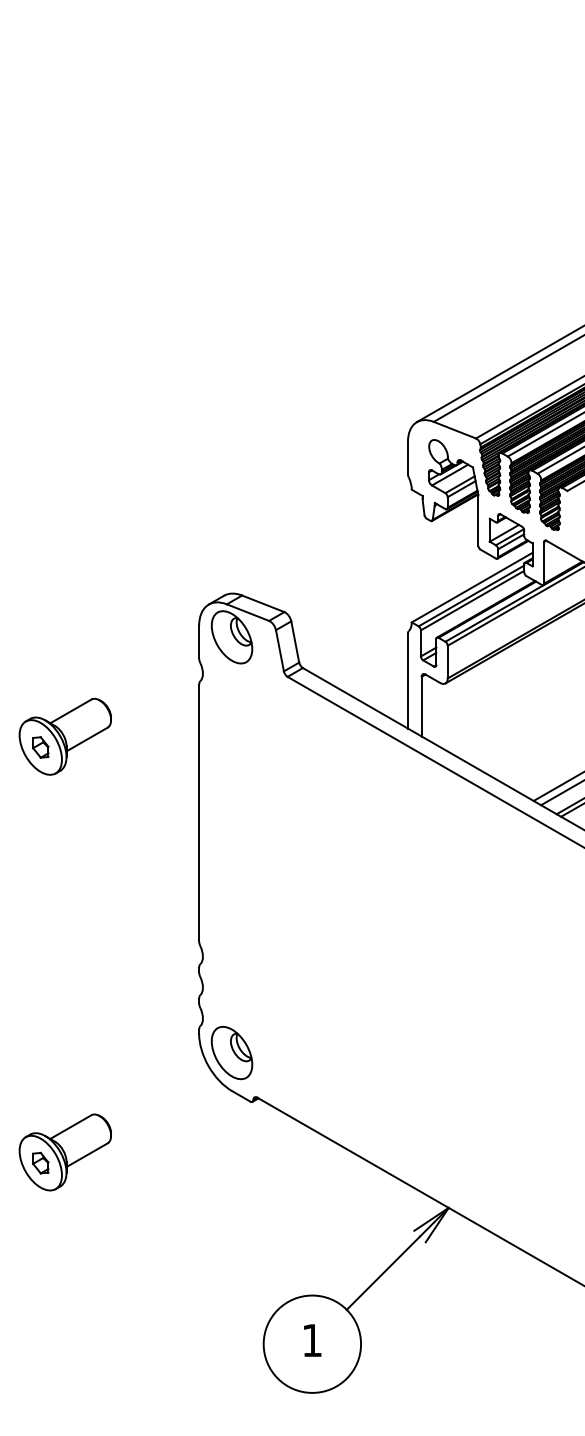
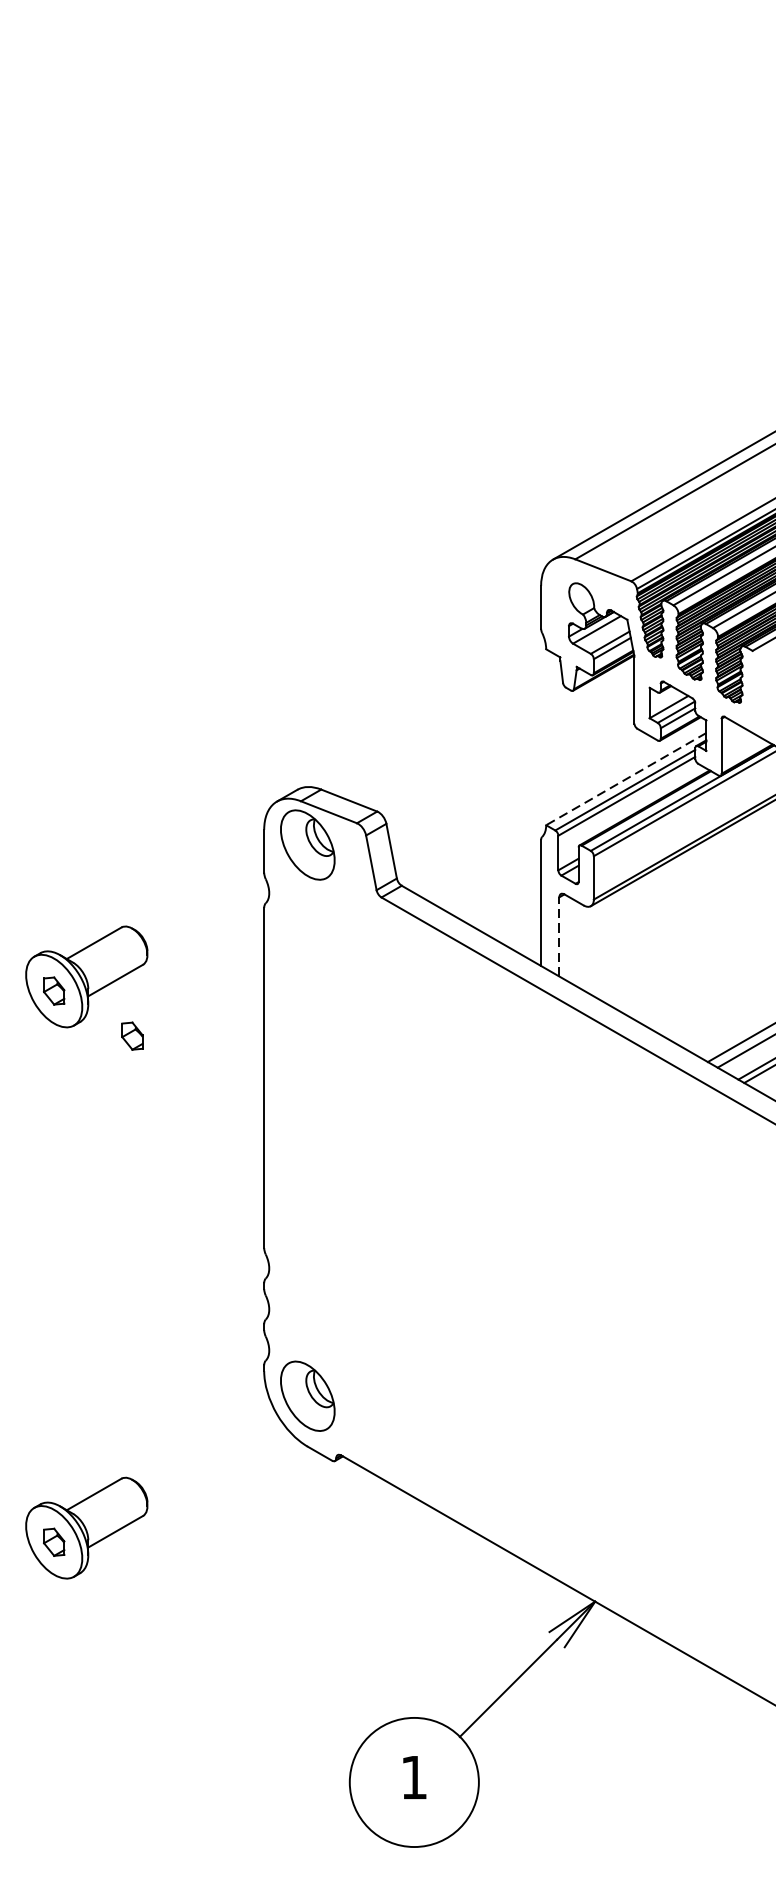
line: (472, 587) -> (626, 778), solid -> dashed
line: (421, 706) -> (559, 936), solid -> dashed
part: (99, 781) -> (132, 1036), added

